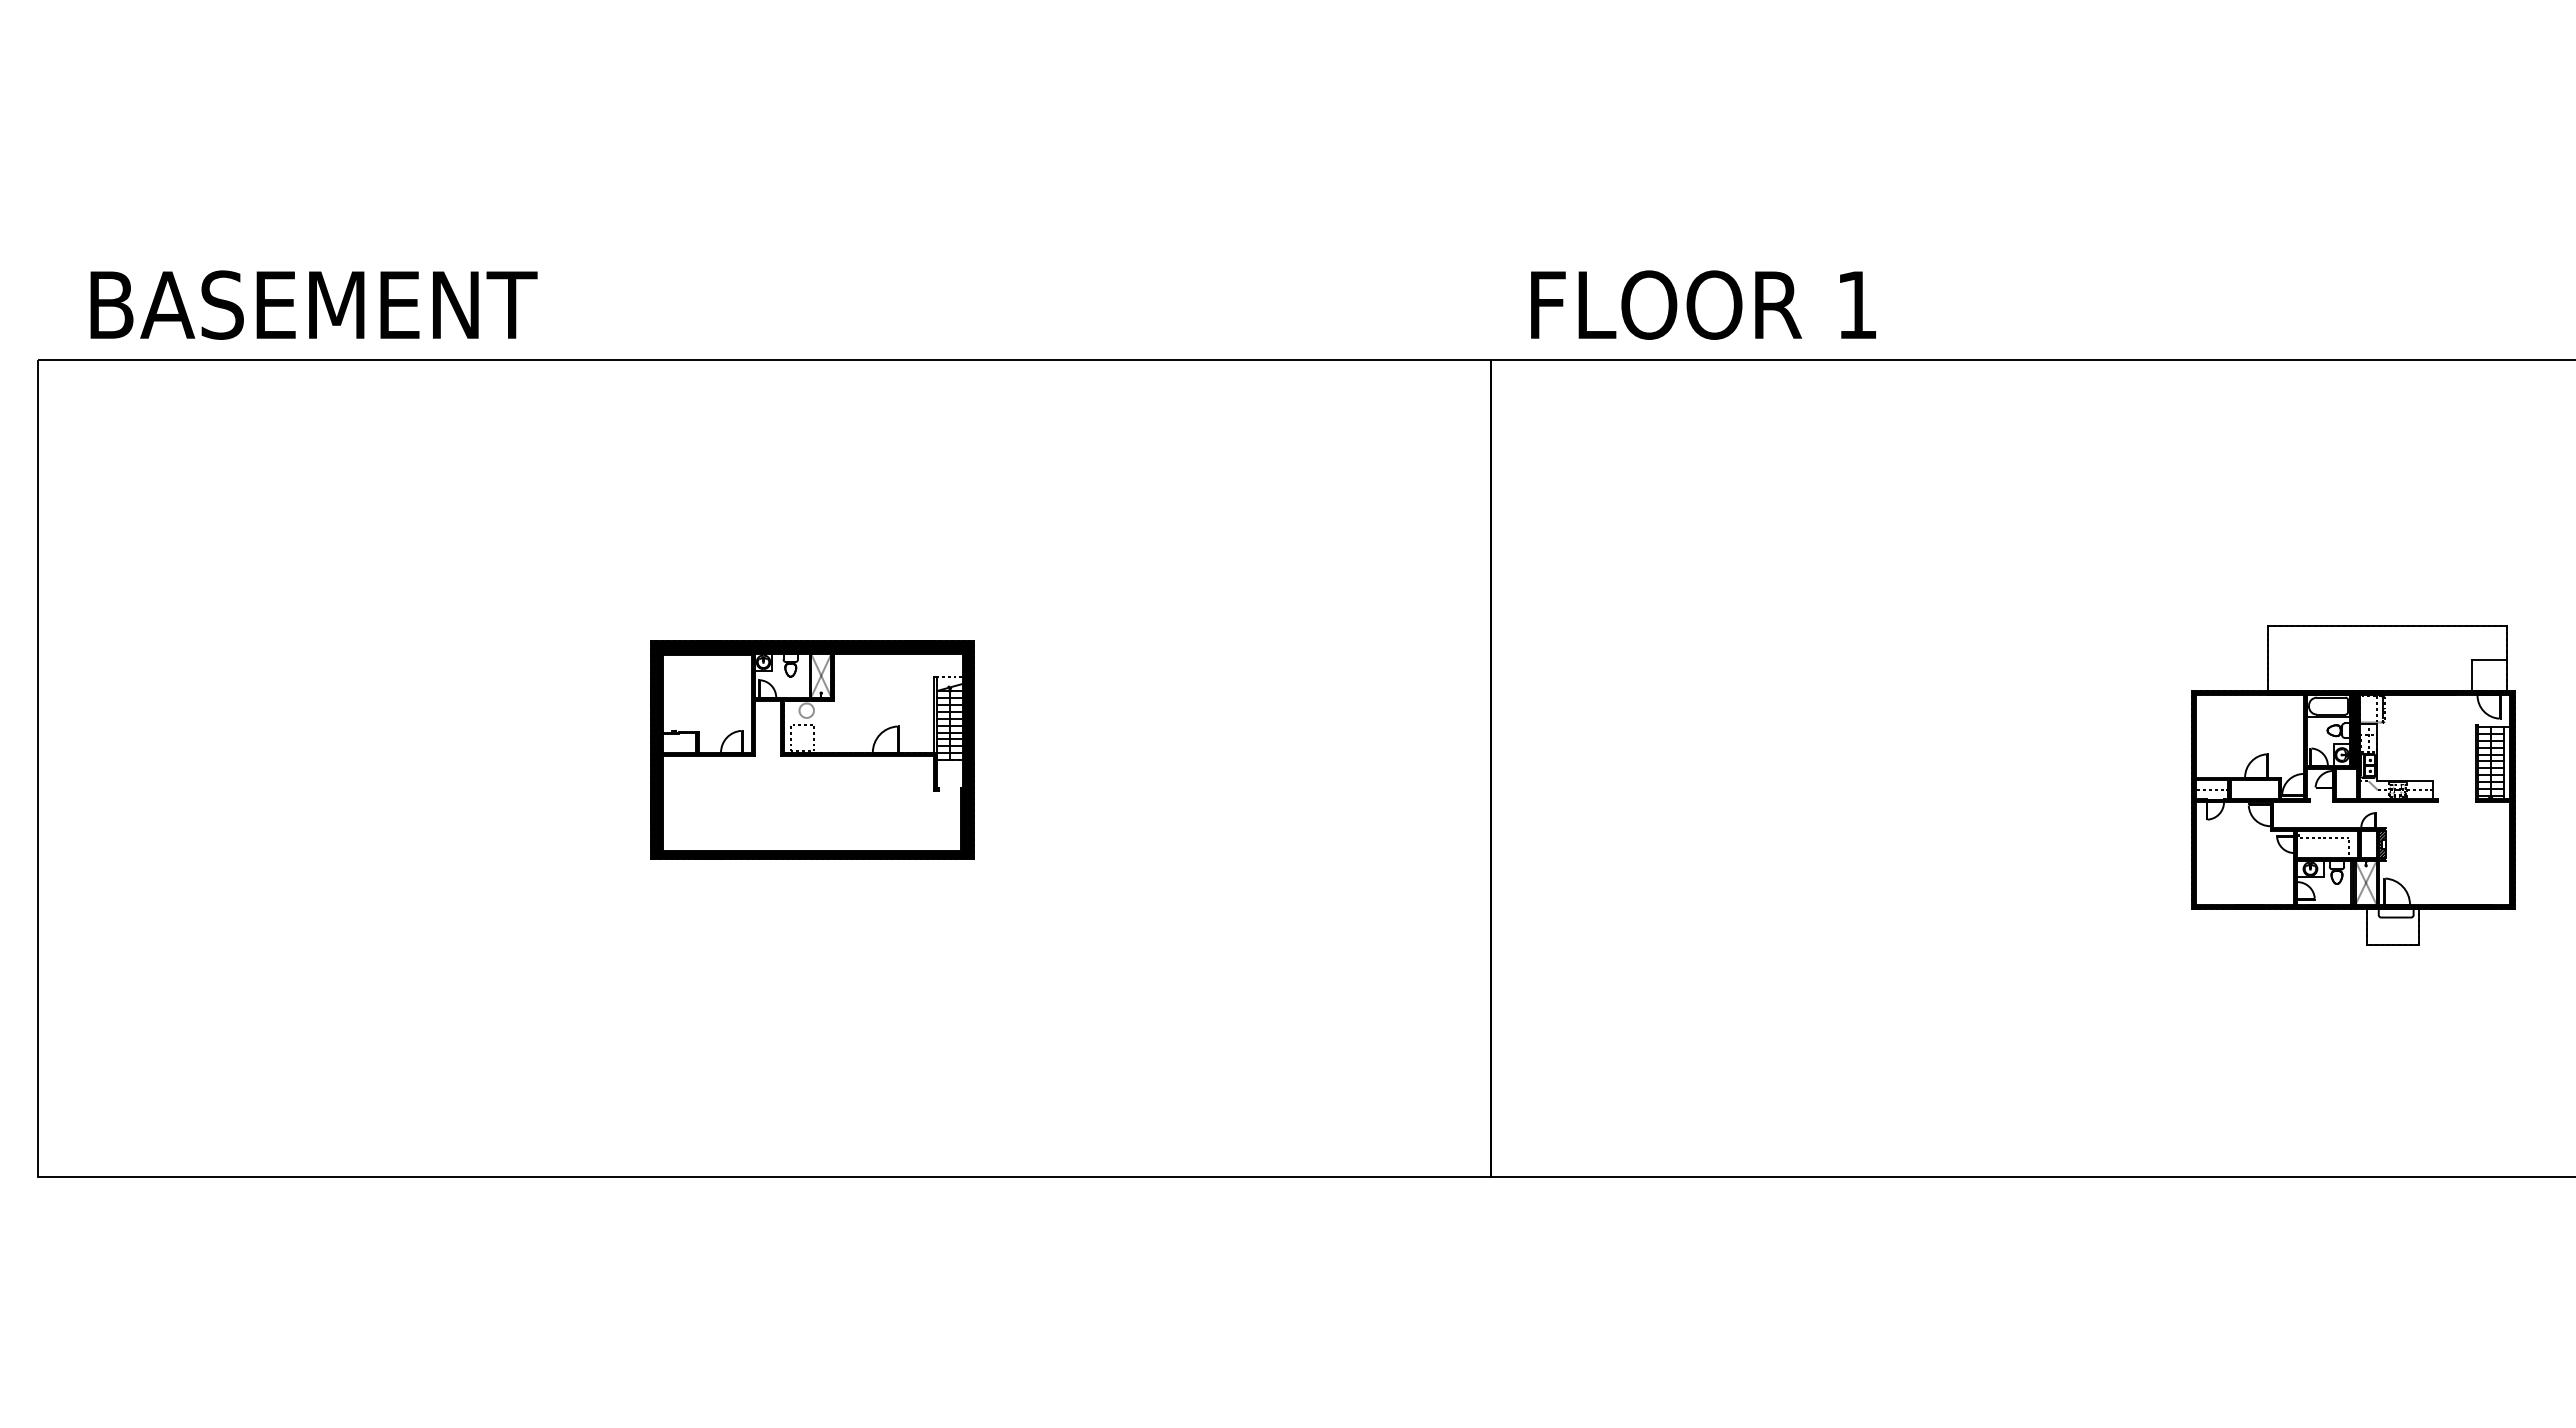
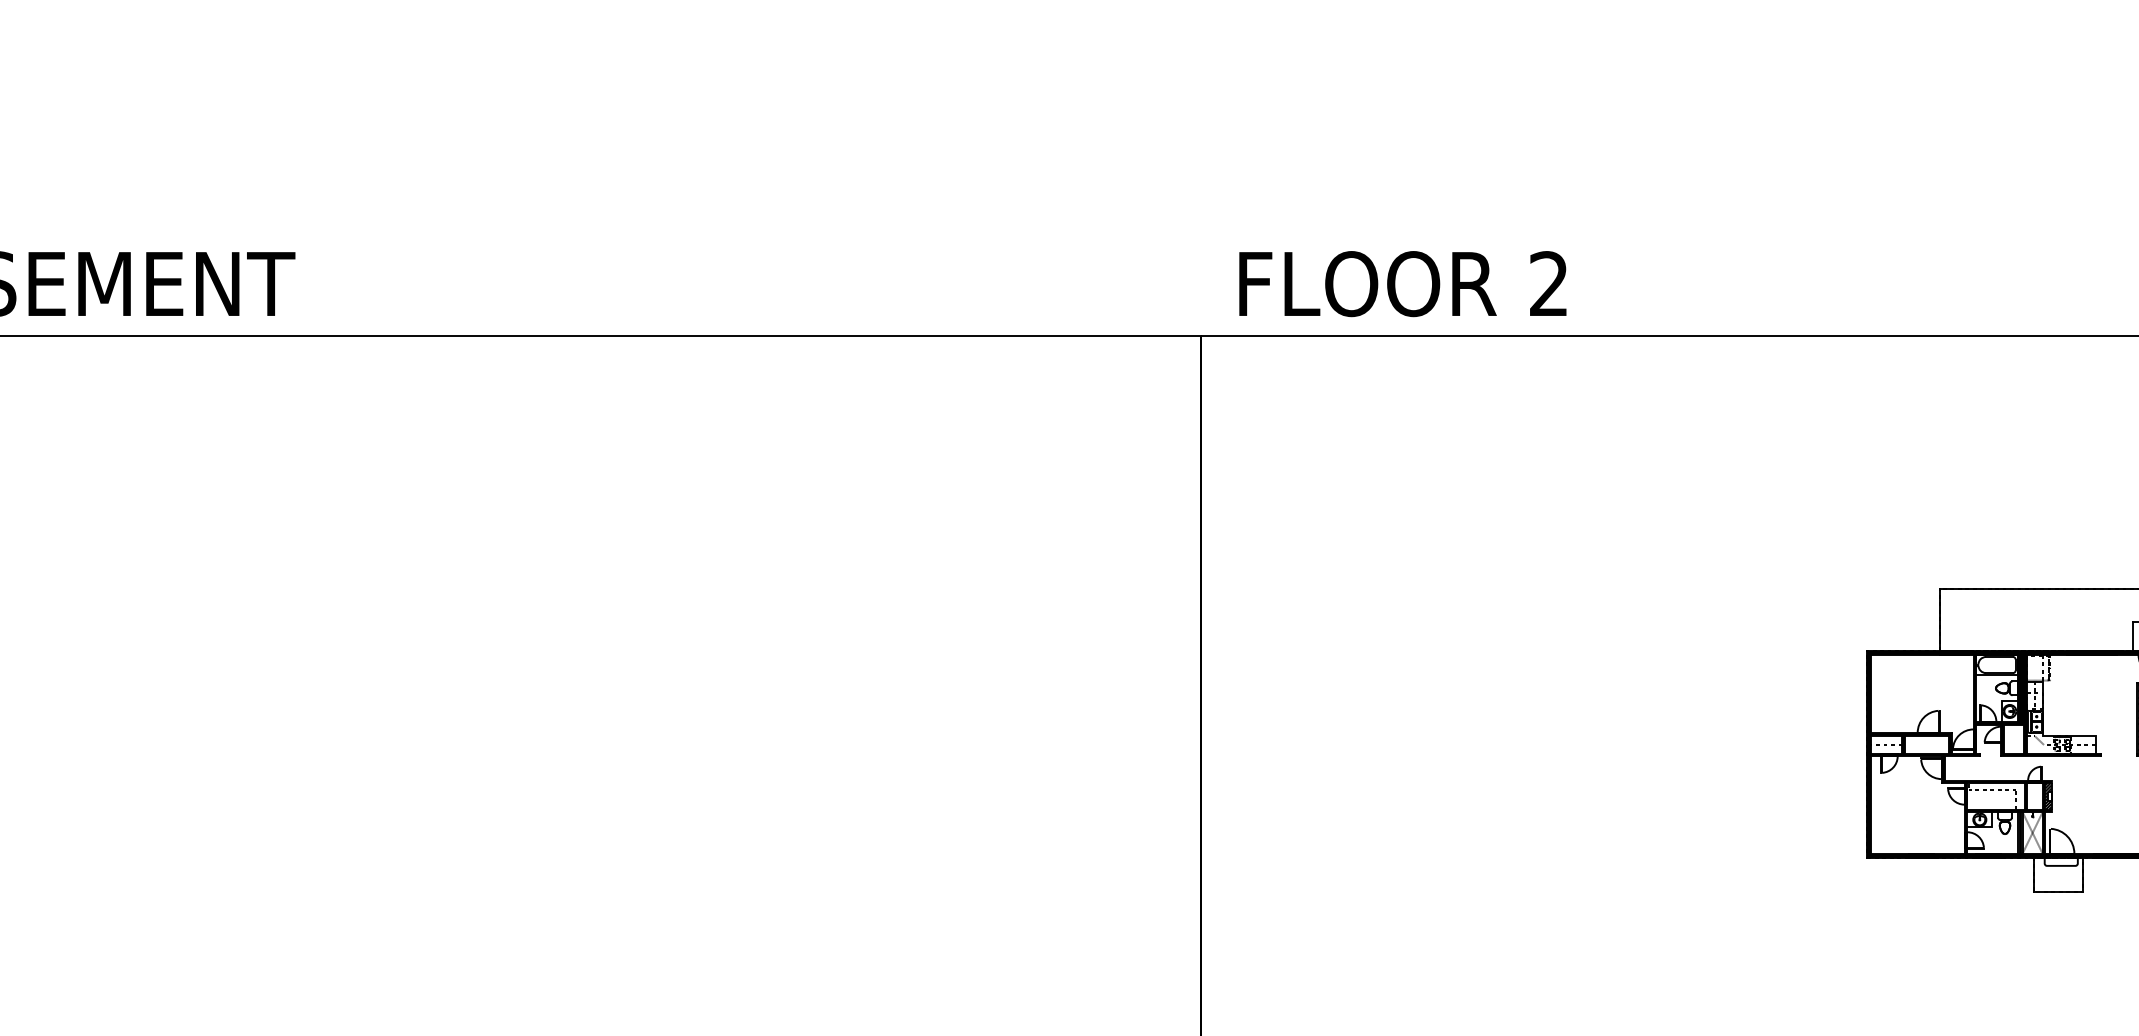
text: (1856, 304) -> (1548, 283), 1 -> 2
part: (812, 749) -> (556, 706), removed

